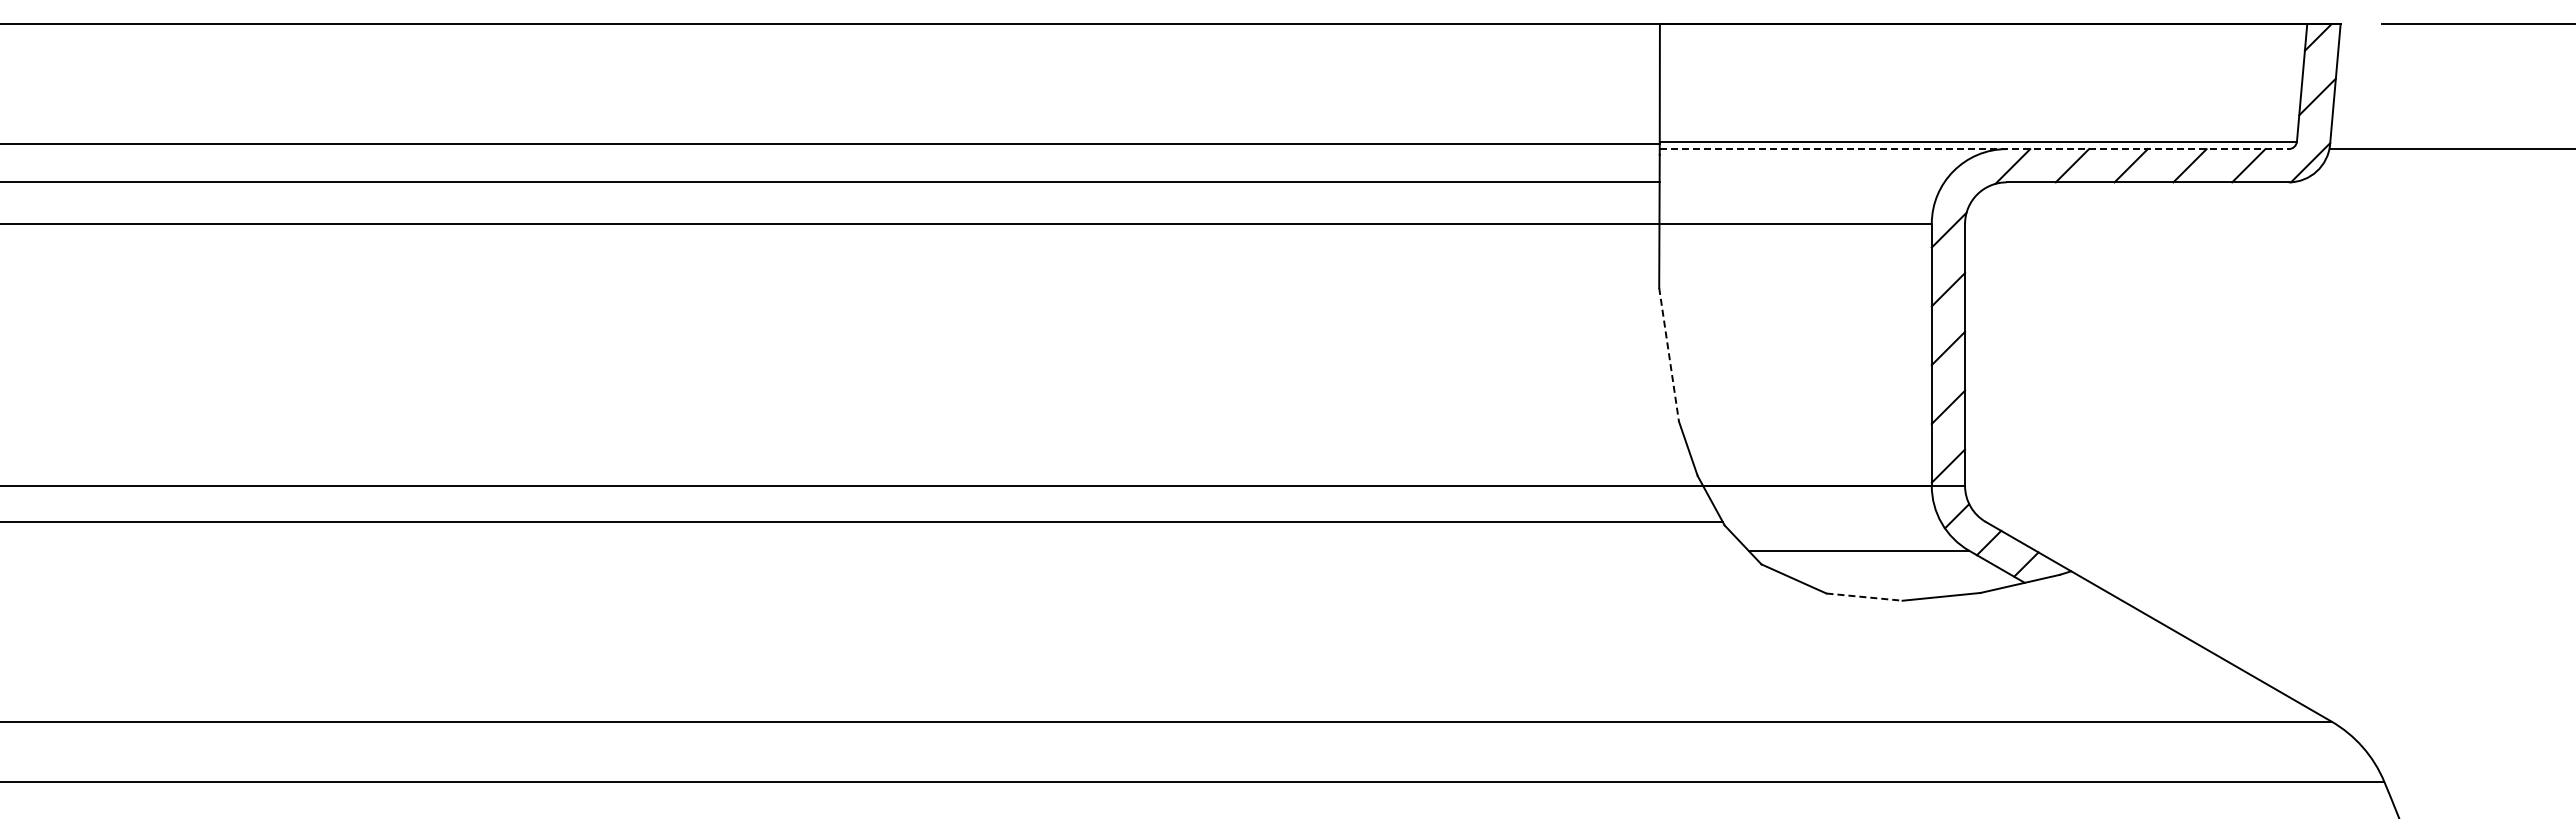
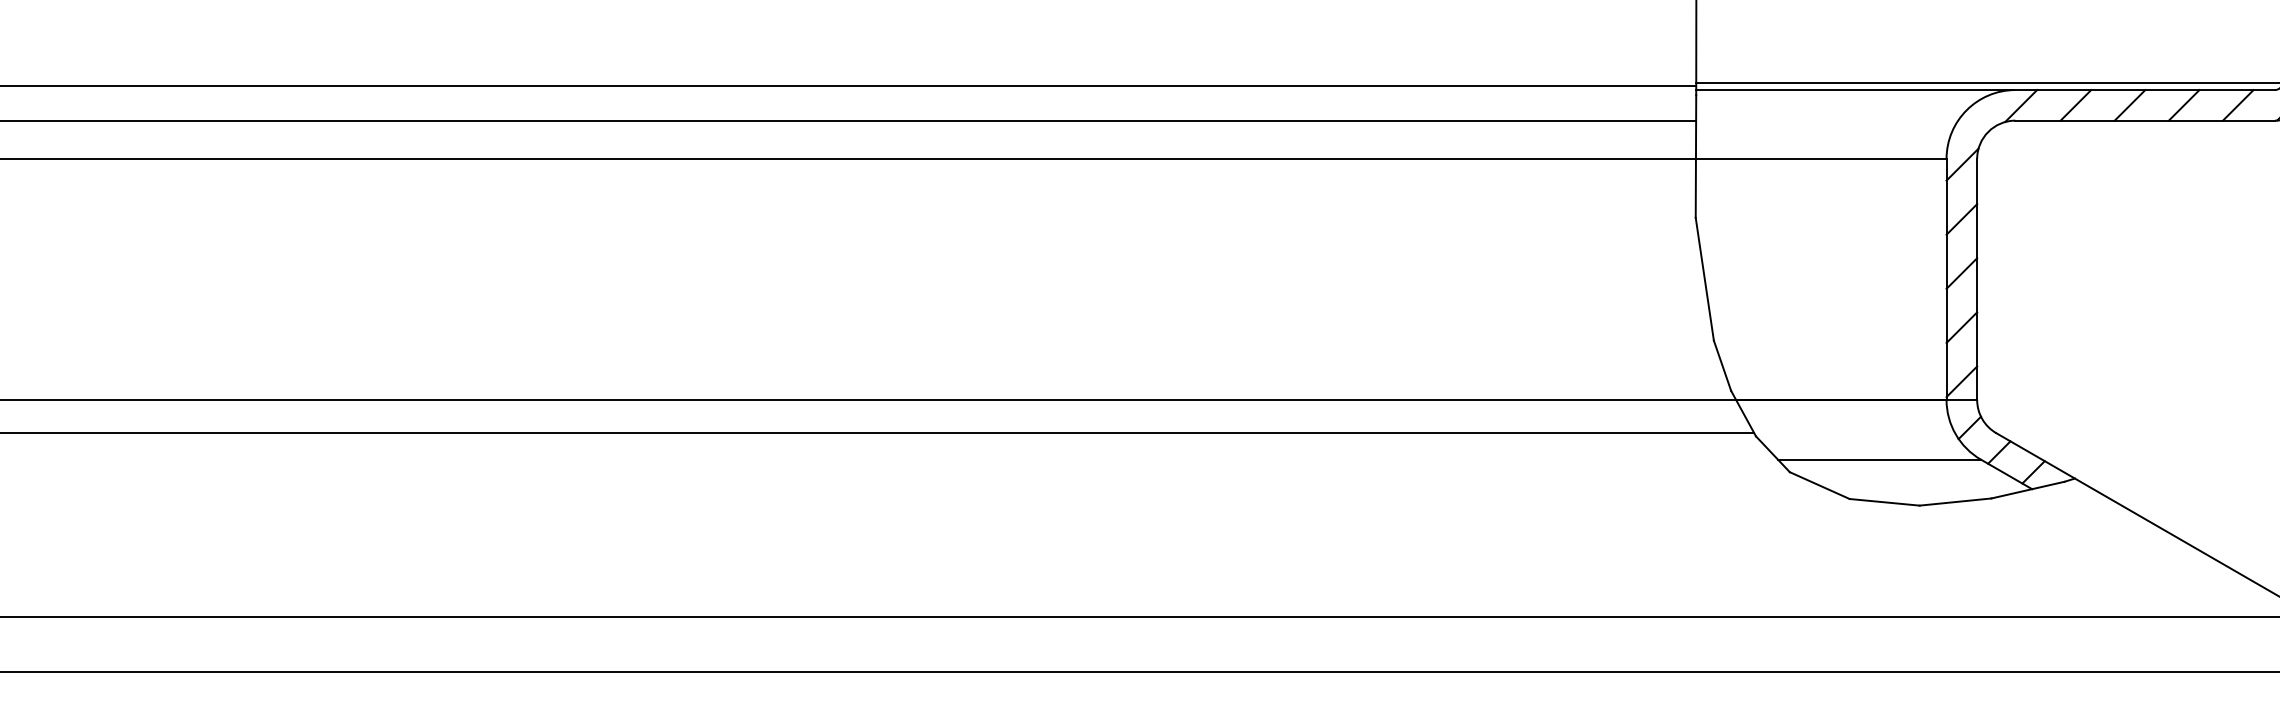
line: (1974, 149) -> (1985, 90), dashed -> solid
line: (1669, 354) -> (1705, 279), dashed -> solid
line: (1865, 597) -> (1885, 502), dashed -> solid

